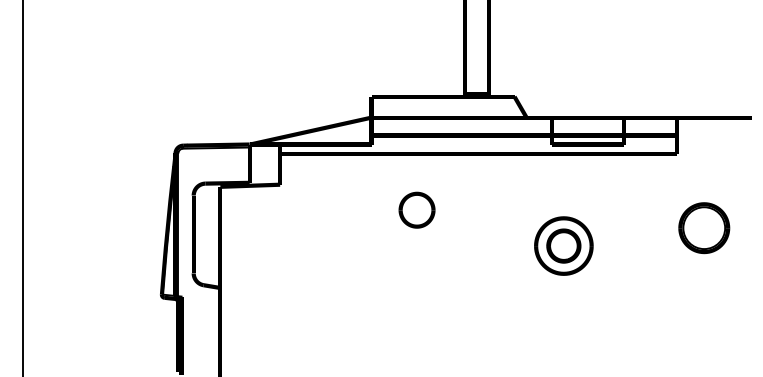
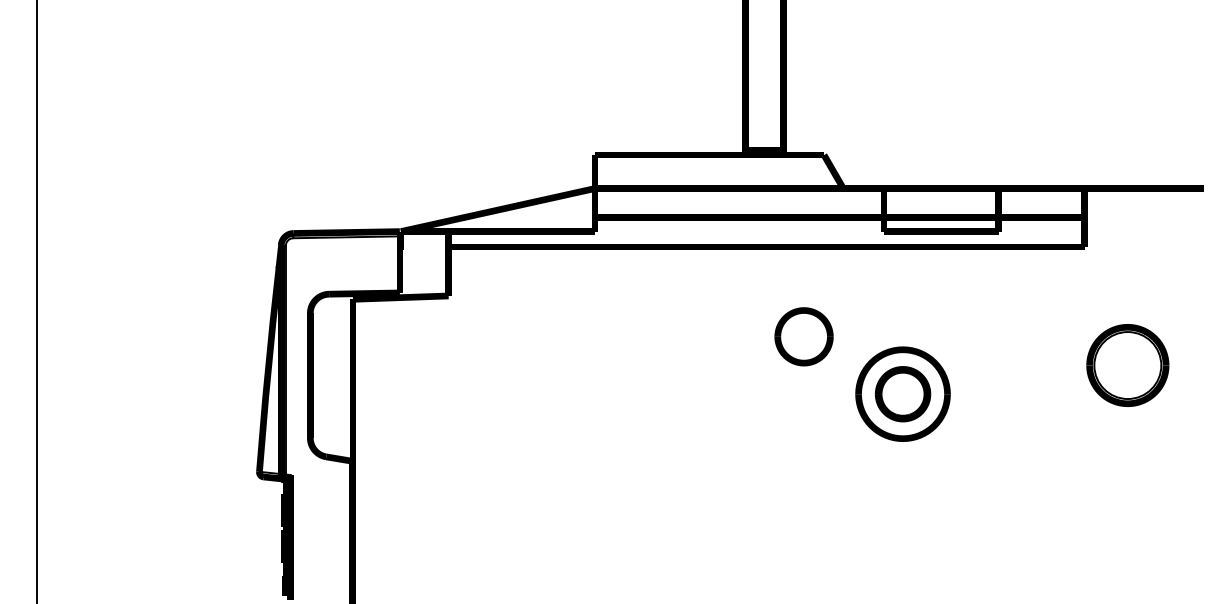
part: (416, 209) -> (803, 335), moved

